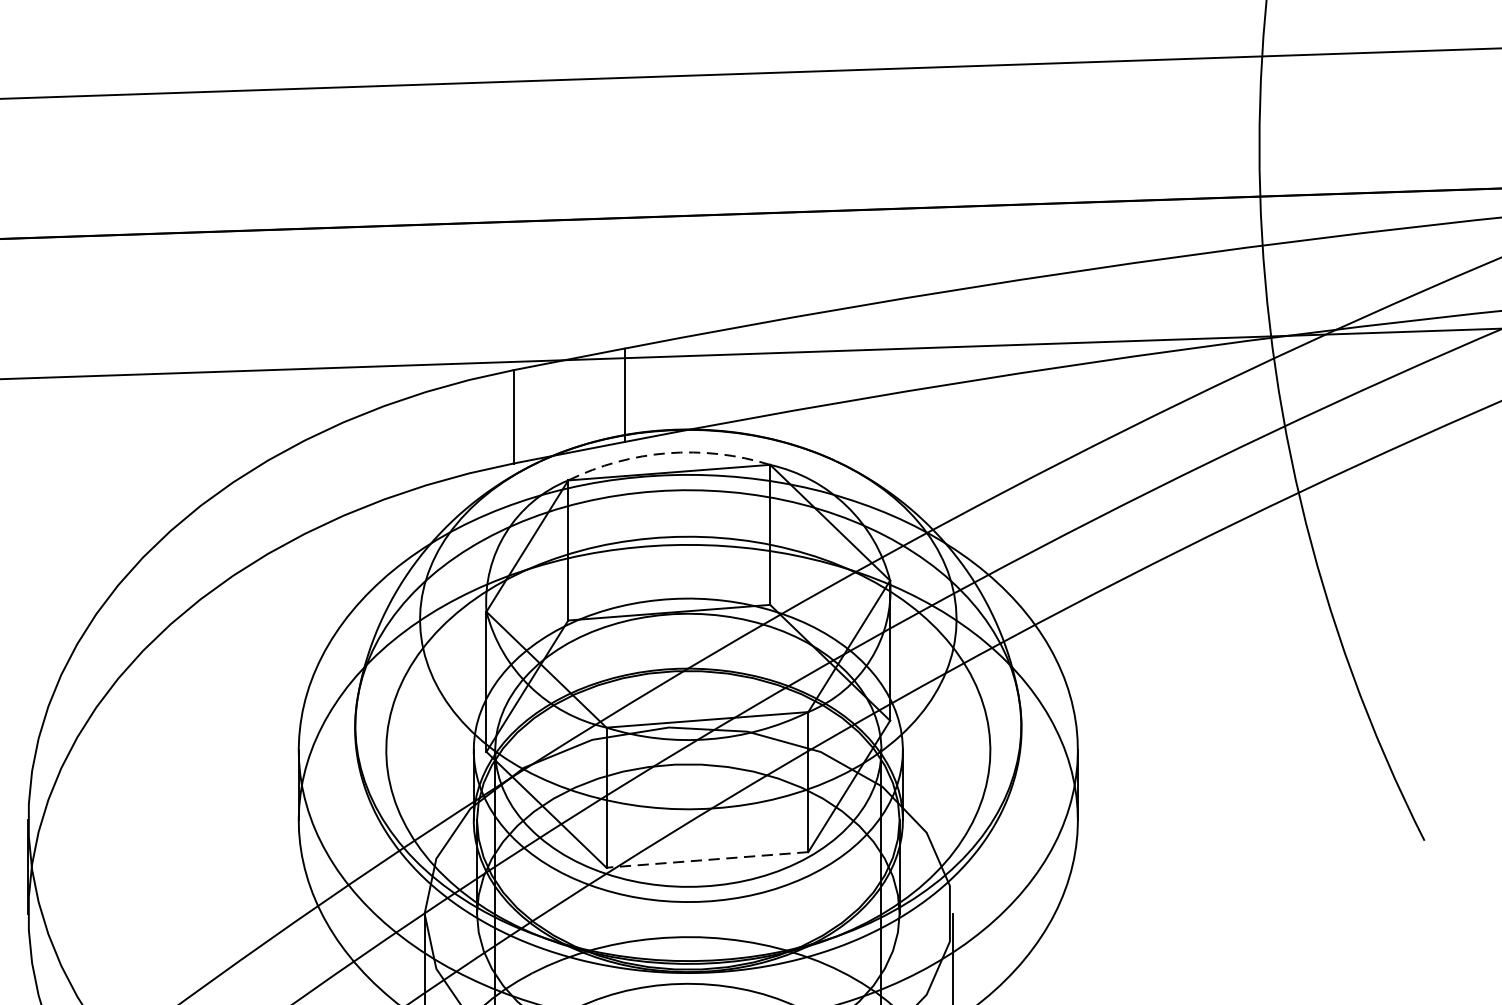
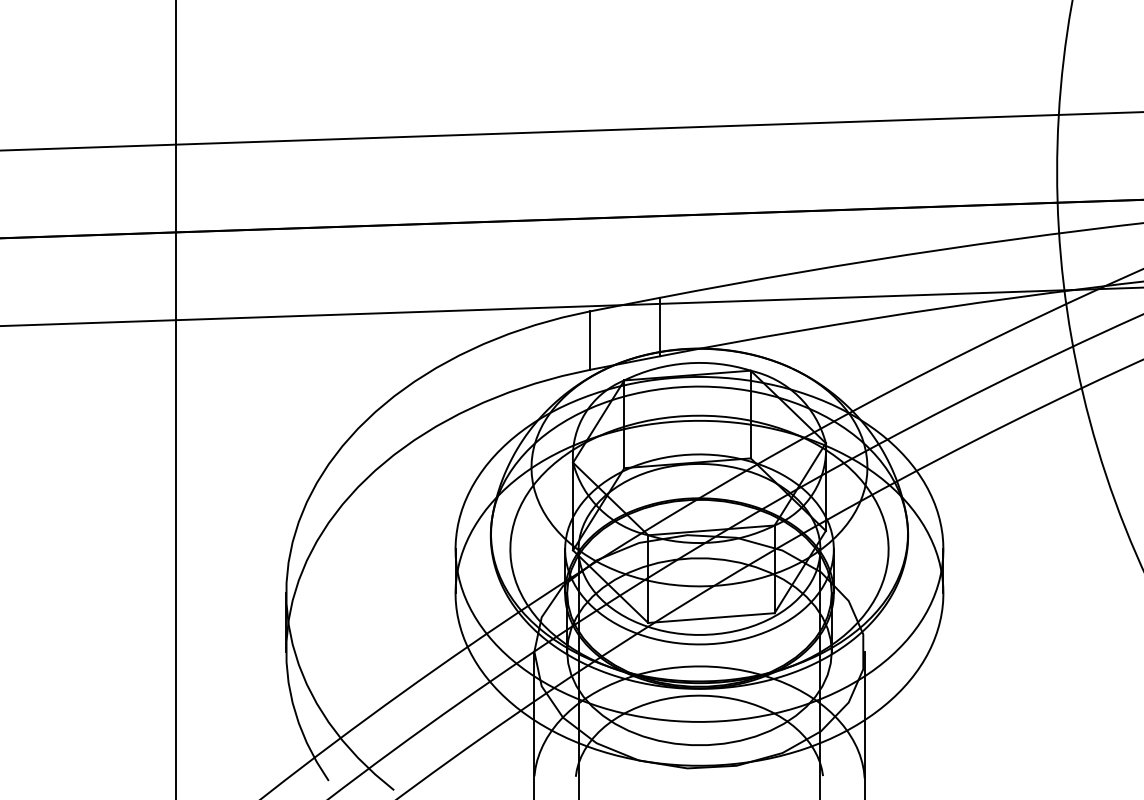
arc: (667, 453) -> (686, 363), dashed -> solid
line: (705, 860) -> (710, 618), dashed -> solid

